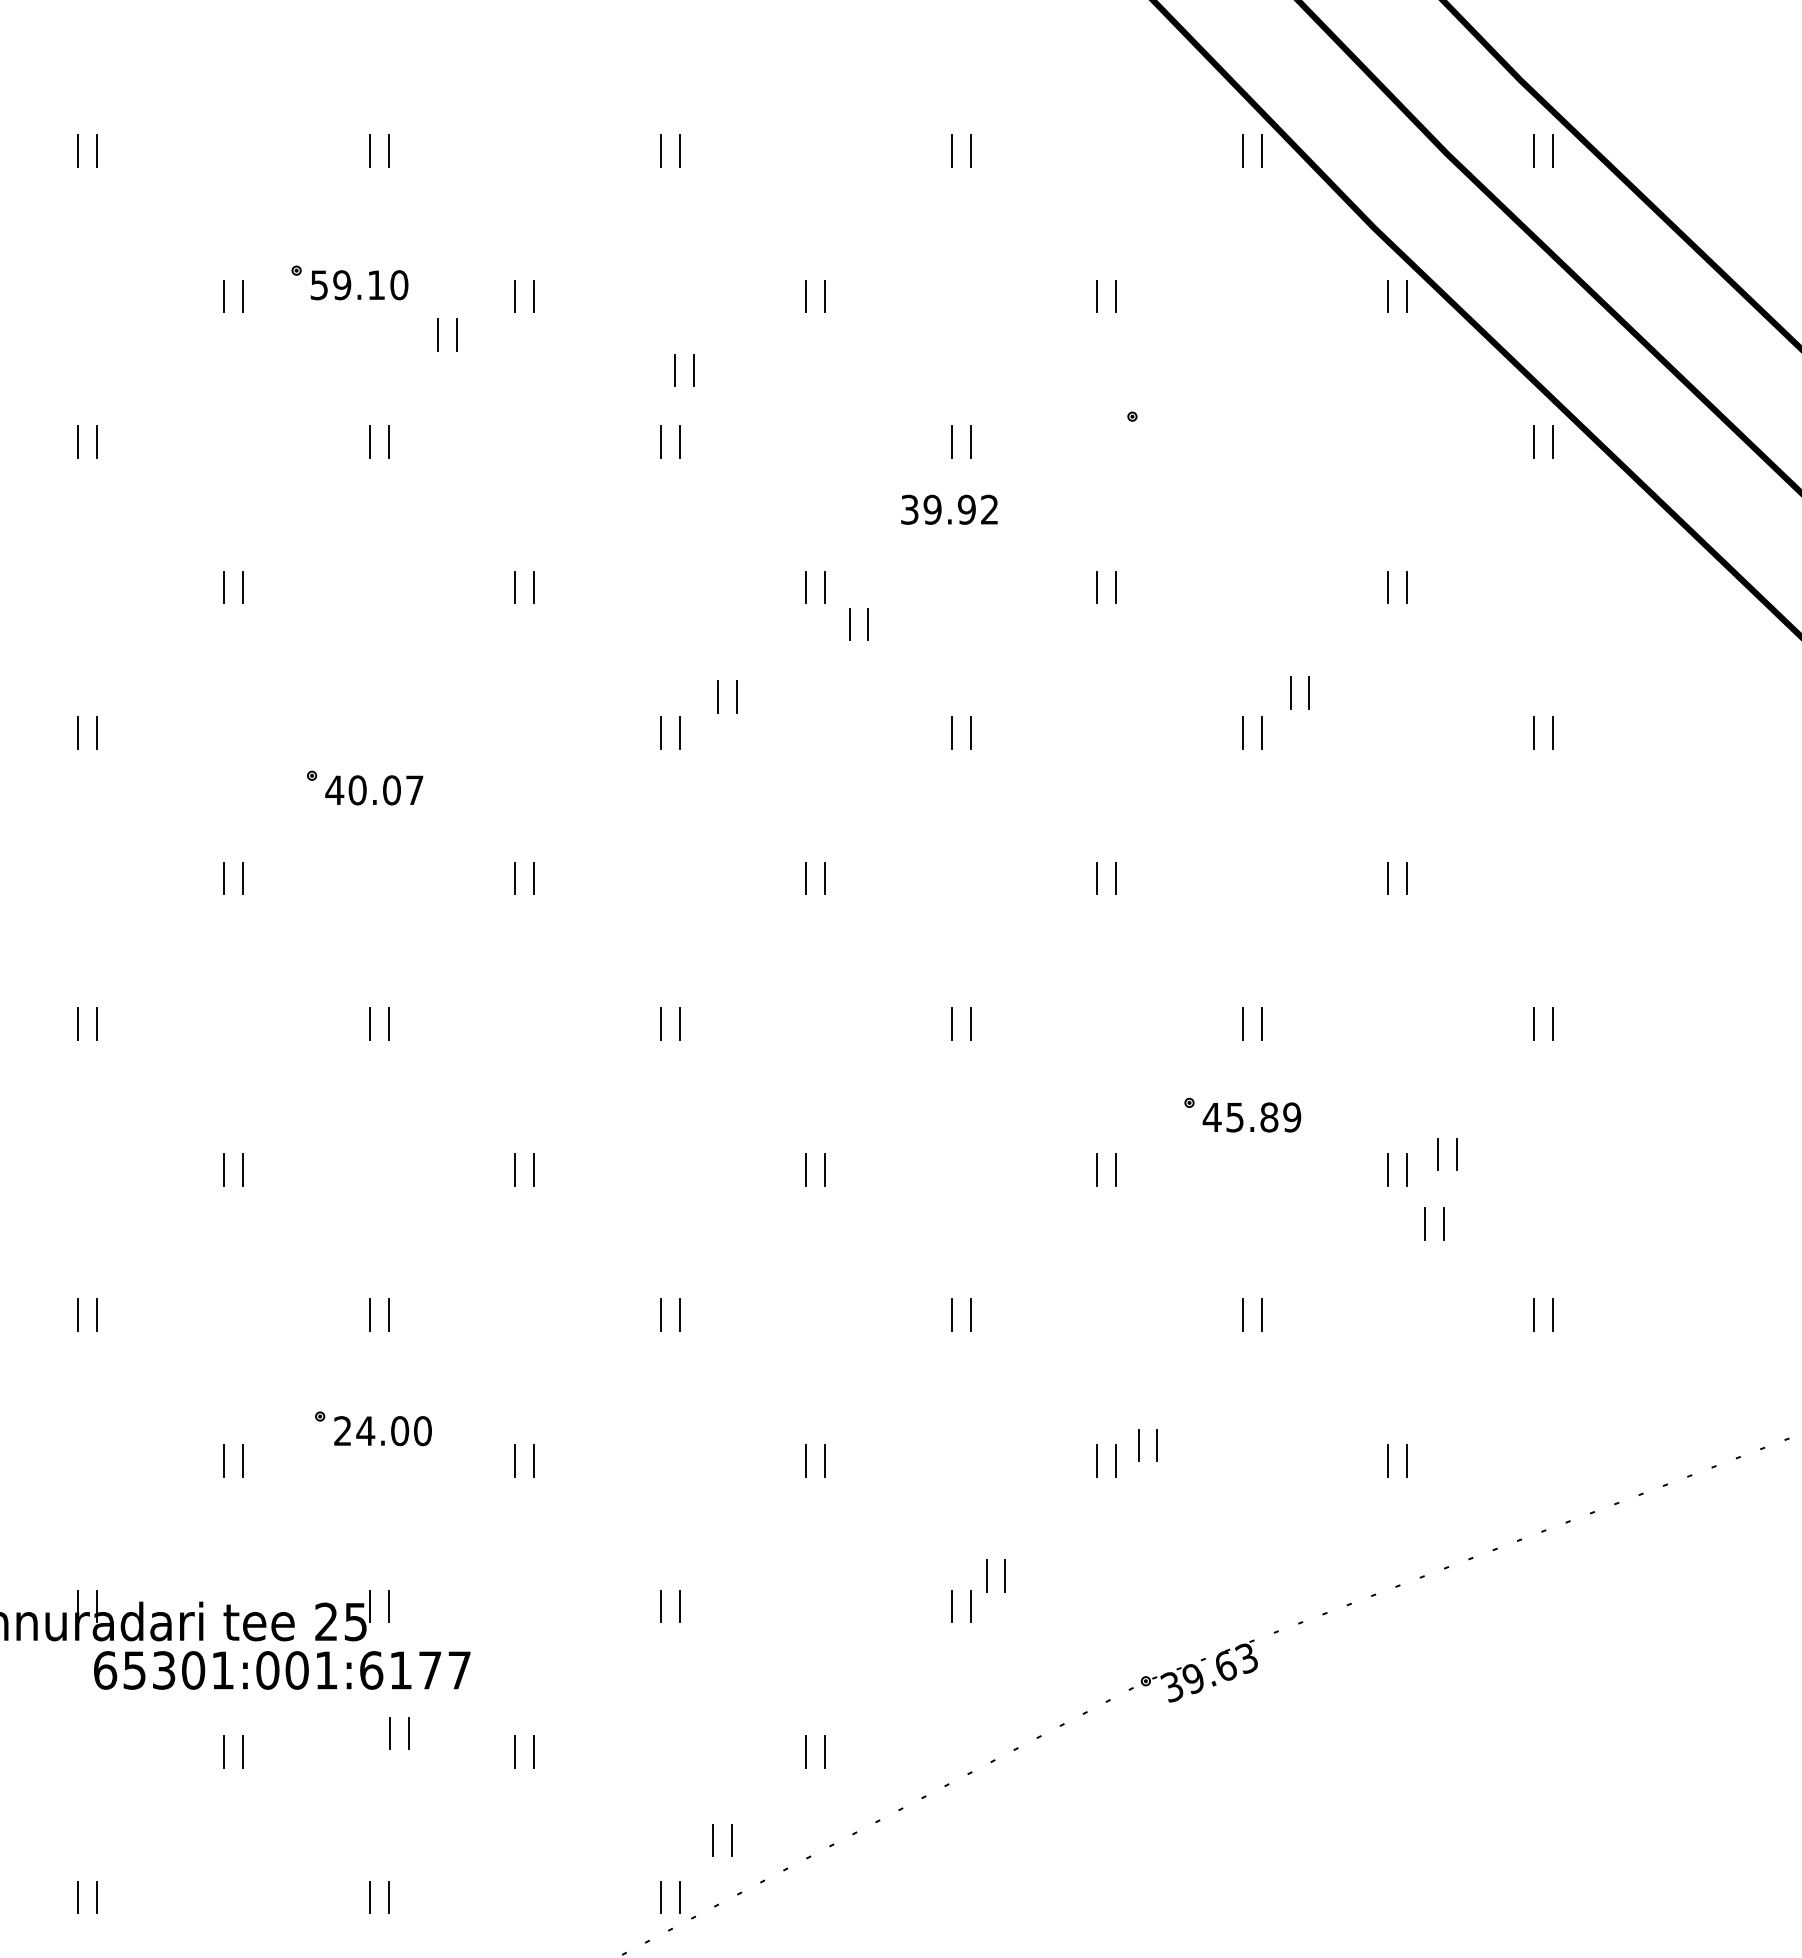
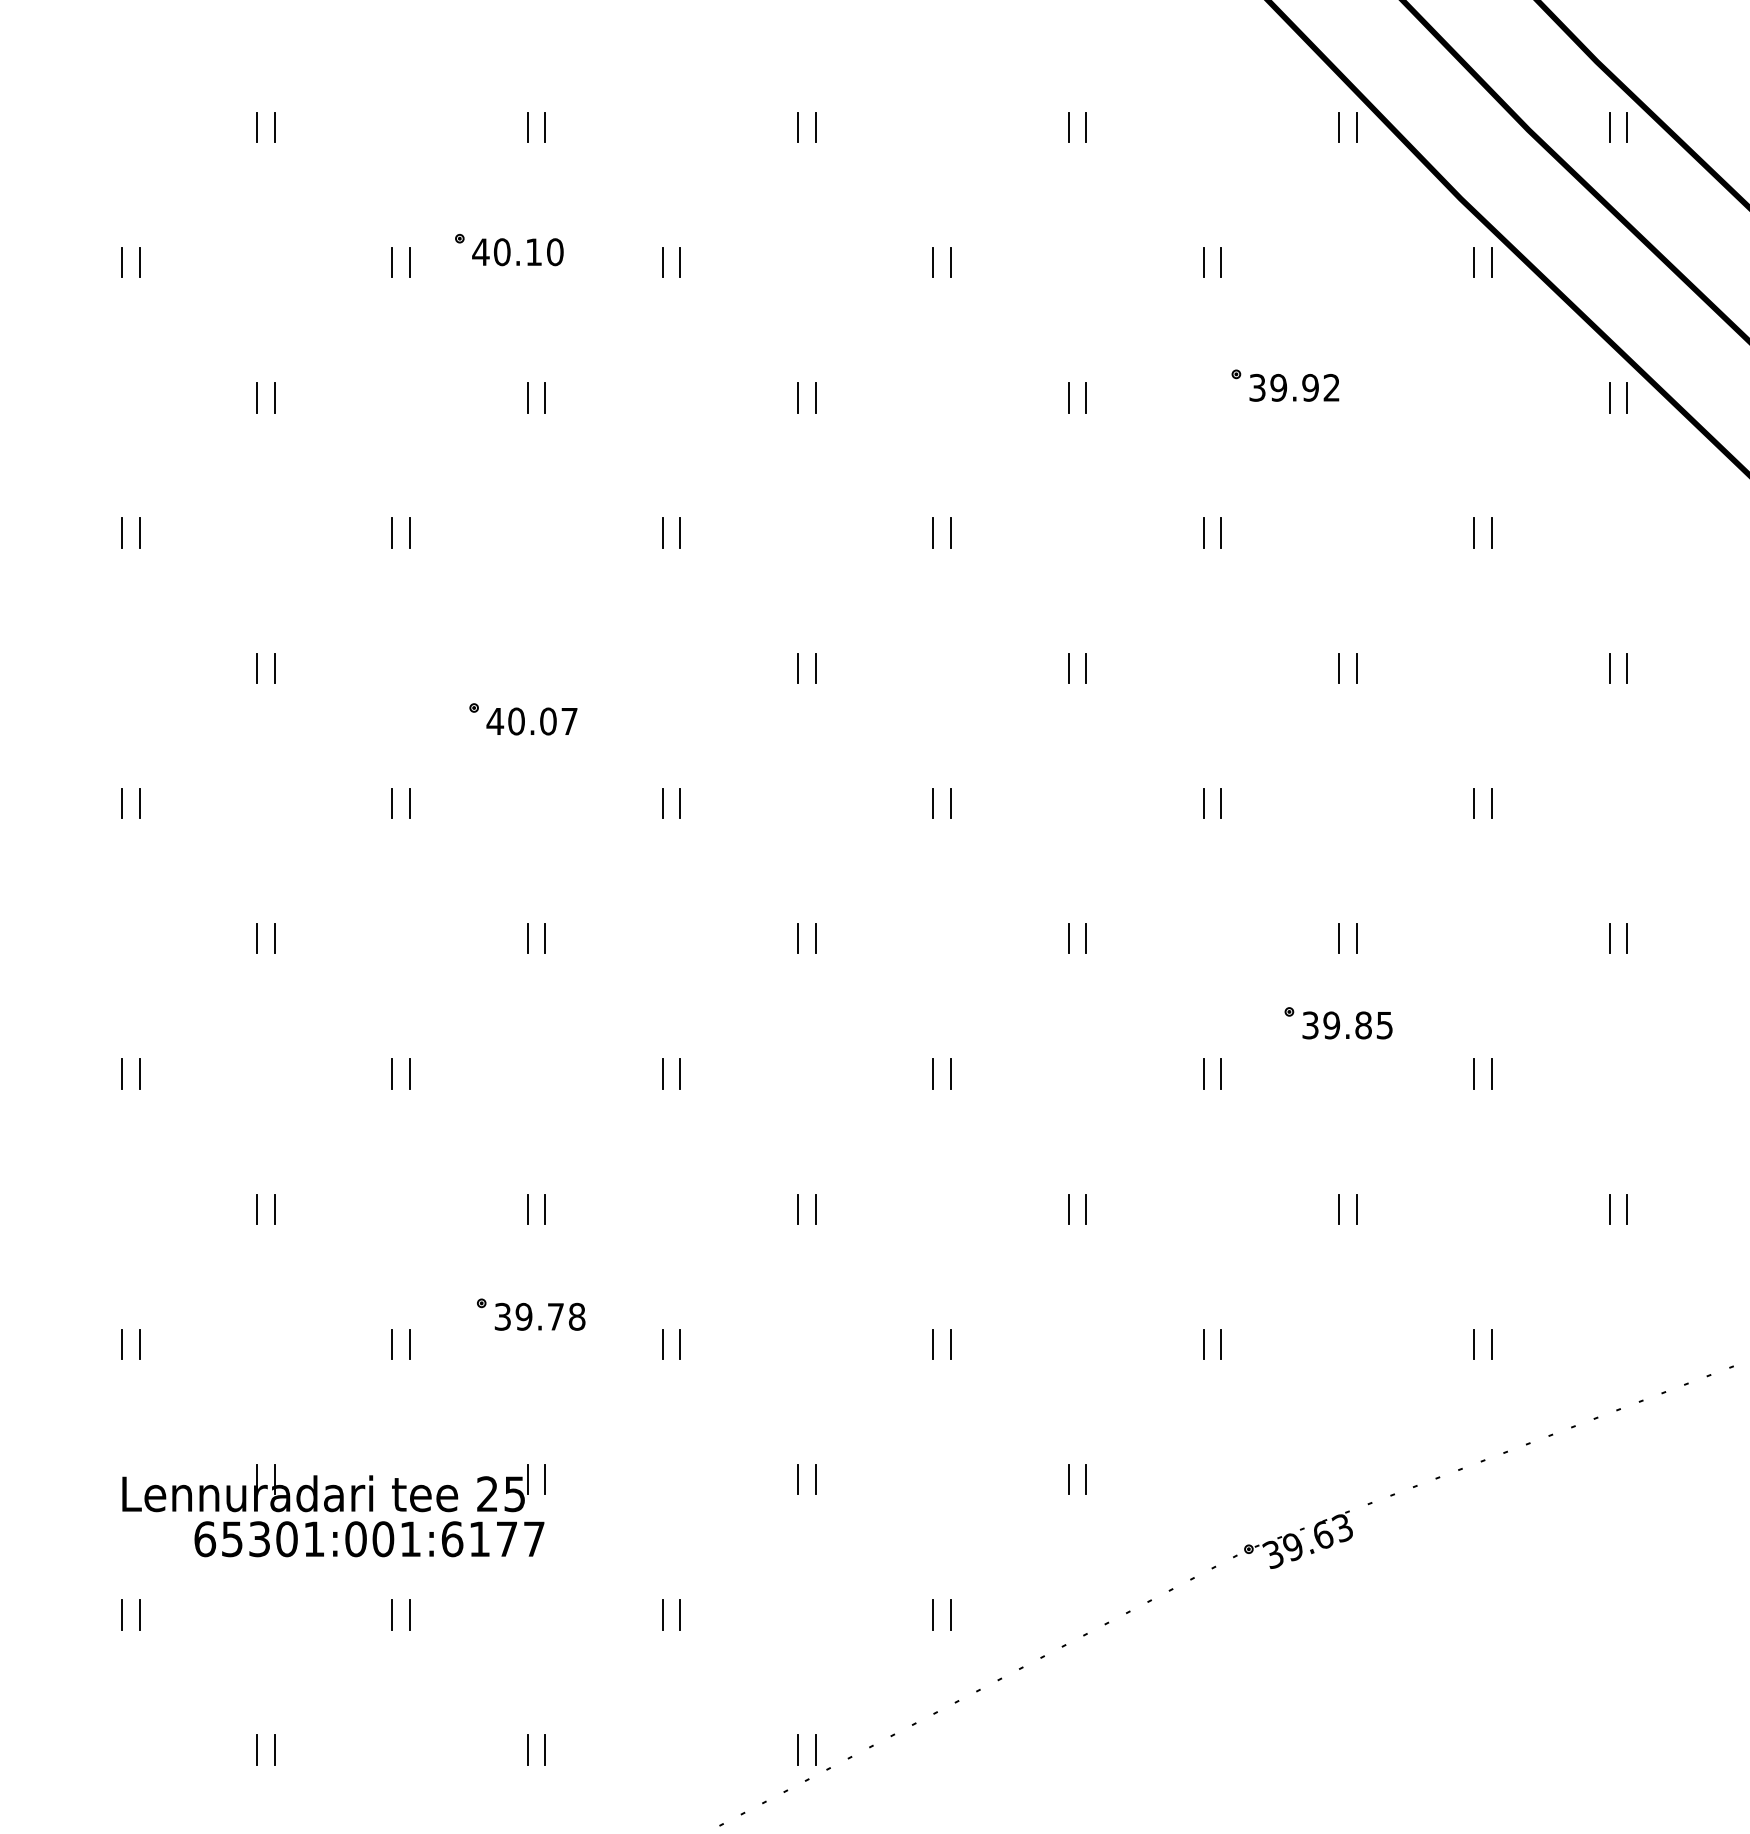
text: (330, 285) -> (491, 252), 59.10 -> 40.10
part: (438, 335) -> (591, 298), removed
part: (675, 370) -> (811, 331), removed
text: (949, 509) -> (1294, 387), moved
part: (850, 624) -> (974, 567), removed
part: (1290, 692) -> (1383, 630), removed
part: (718, 696) -> (851, 634), removed
text: (1252, 1117) -> (1347, 1025), 45.89 -> 39.85
part: (1439, 1154) -> (1521, 1059), removed
part: (1426, 1224) -> (1509, 1124), removed
text: (382, 1430) -> (539, 1316), 24.00 -> 39.78
part: (1139, 1445) -> (1242, 1330), removed
part: (987, 1576) -> (1101, 1451), removed
text: (282, 1670) -> (369, 1539), moved
part: (390, 1733) -> (547, 1597), removed
part: (713, 1839) -> (847, 1696), removed

